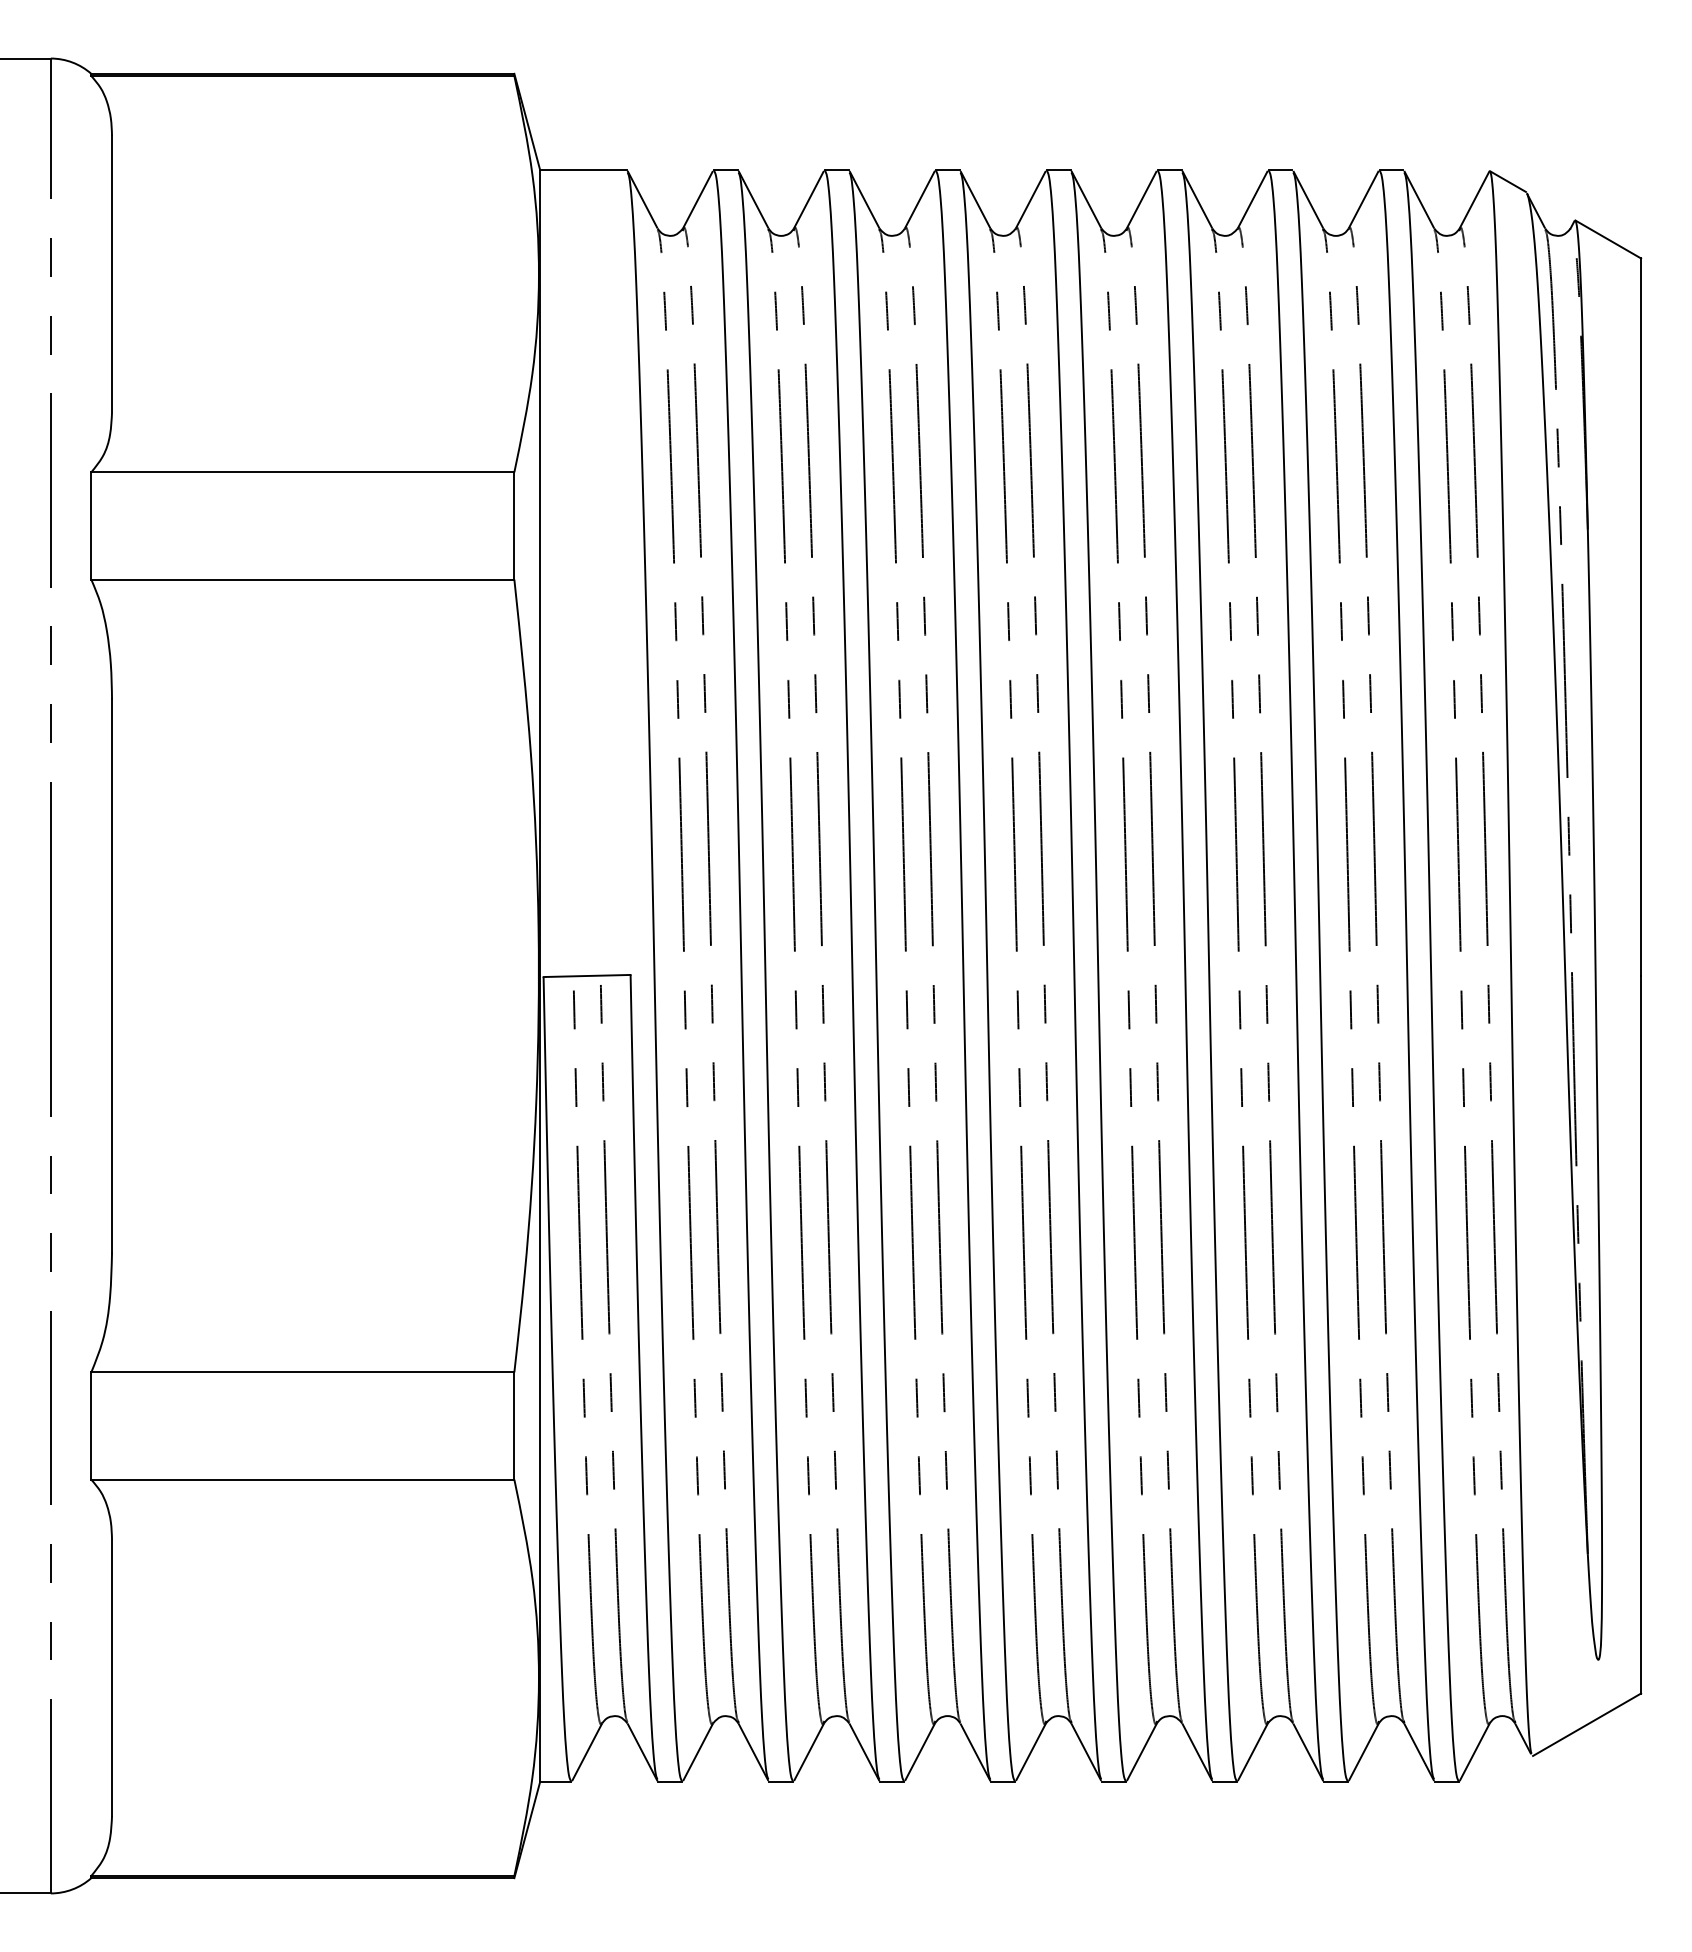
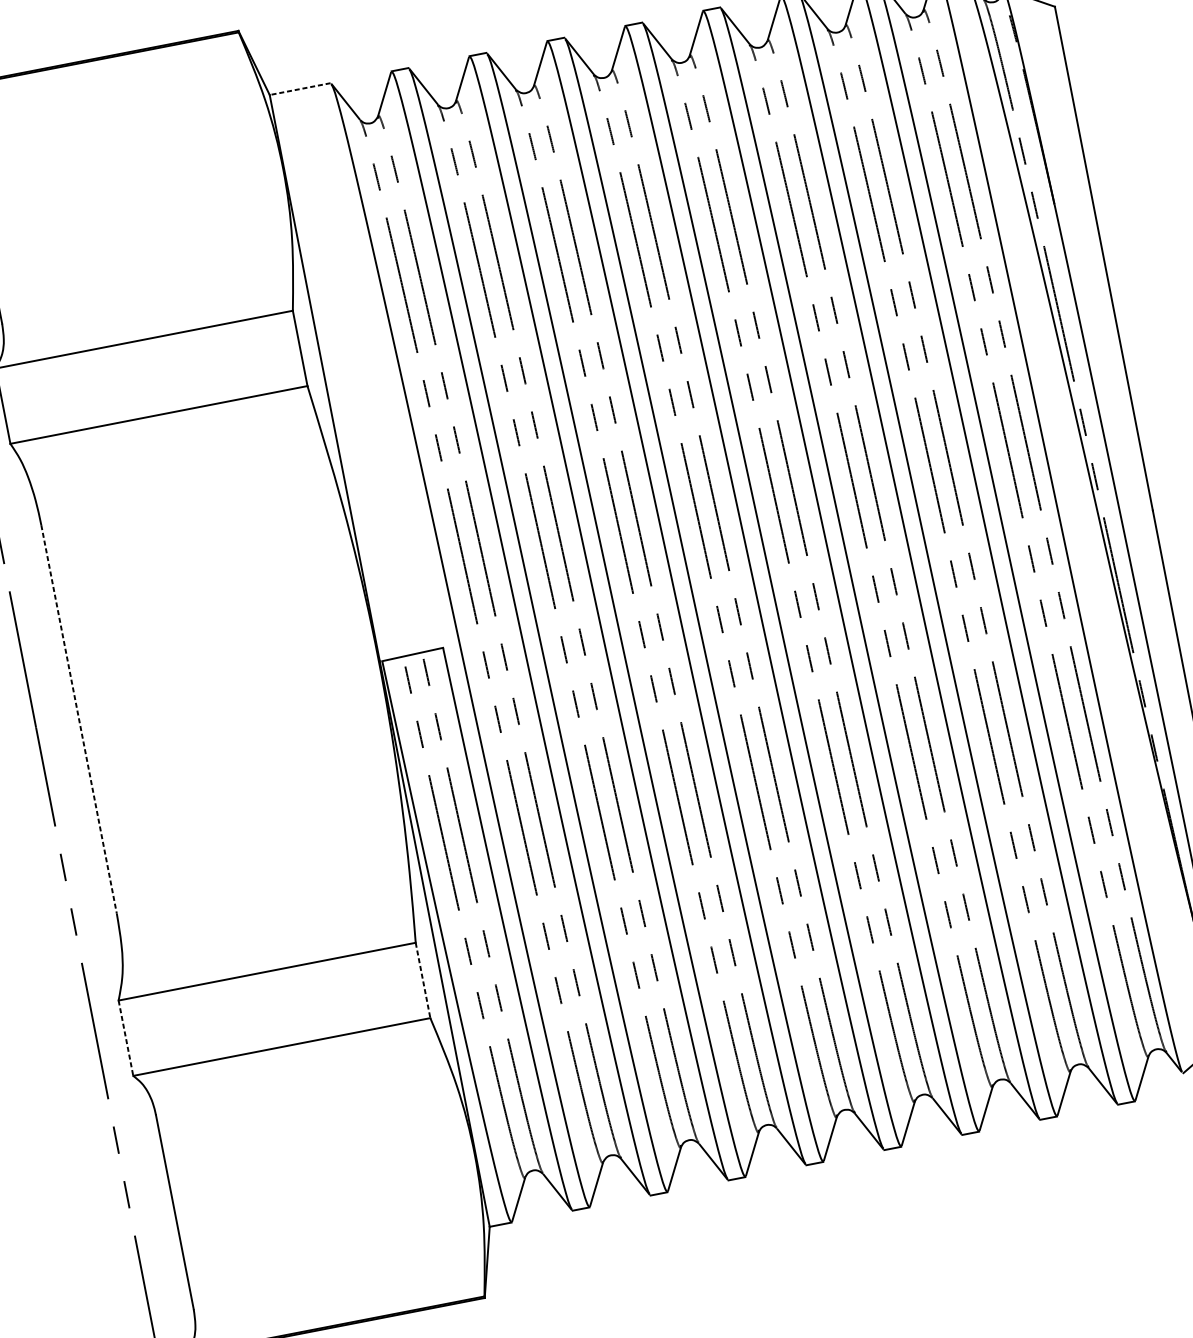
line: (582, 170) -> (299, 89), solid -> dashed
line: (112, 976) -> (79, 719), solid -> dashed
line: (91, 1426) -> (126, 1038), solid -> dashed
line: (514, 1426) -> (423, 980), solid -> dashed

